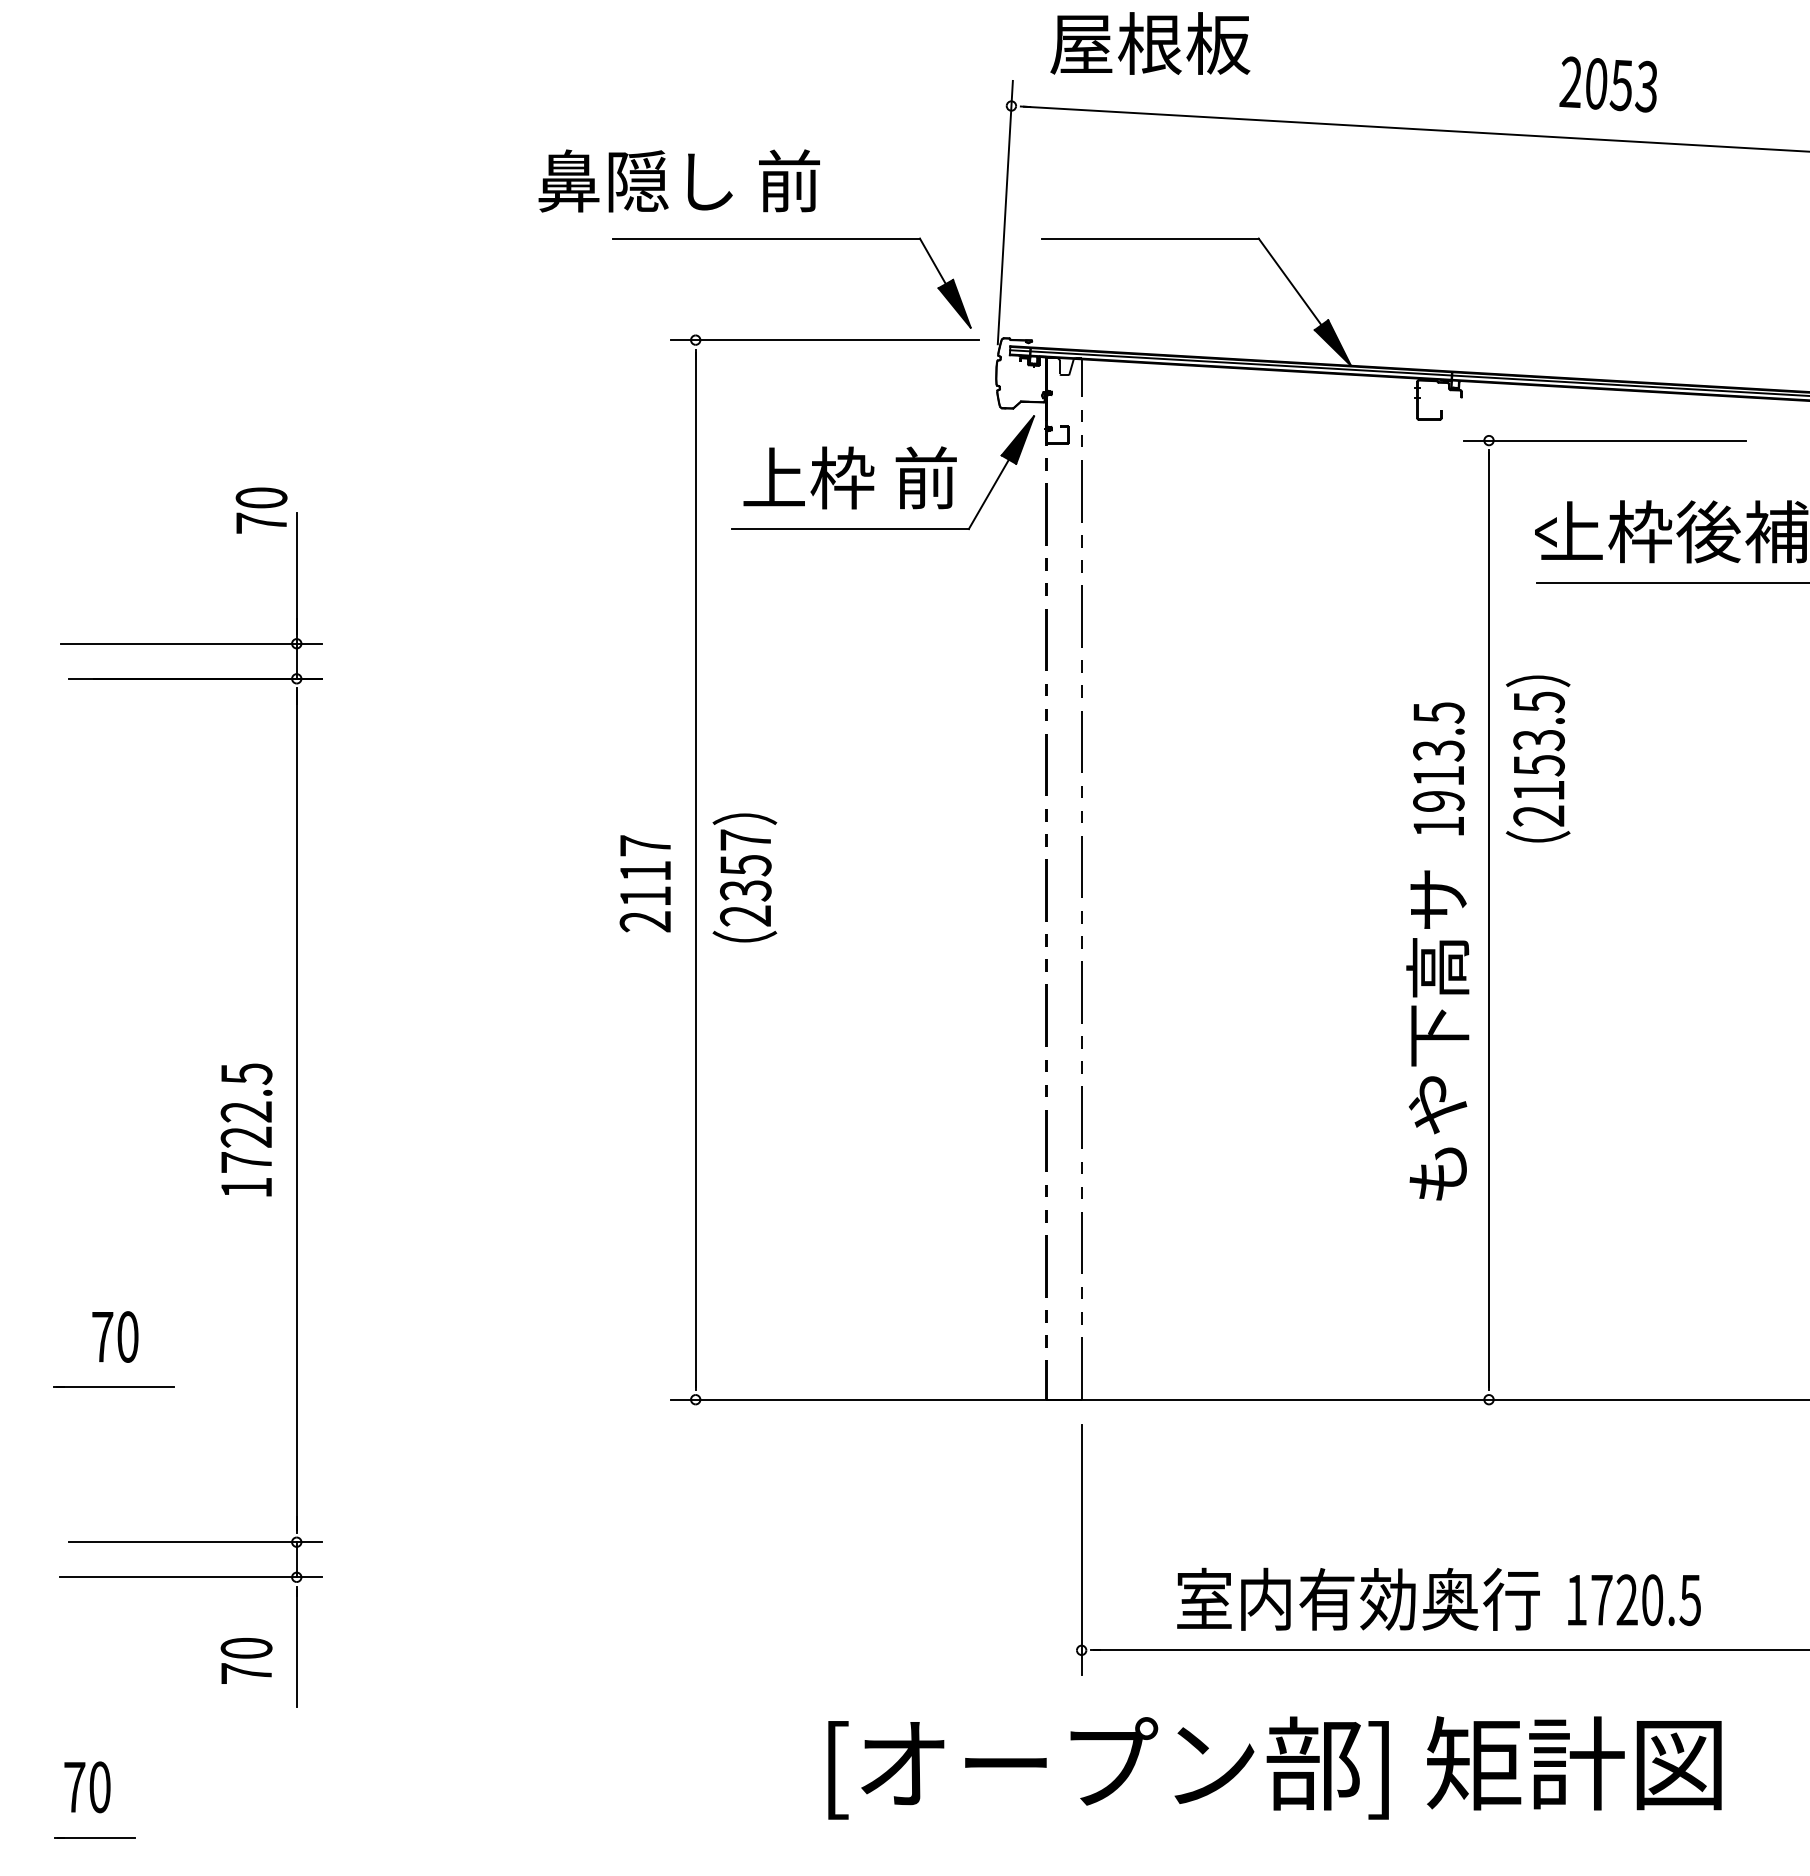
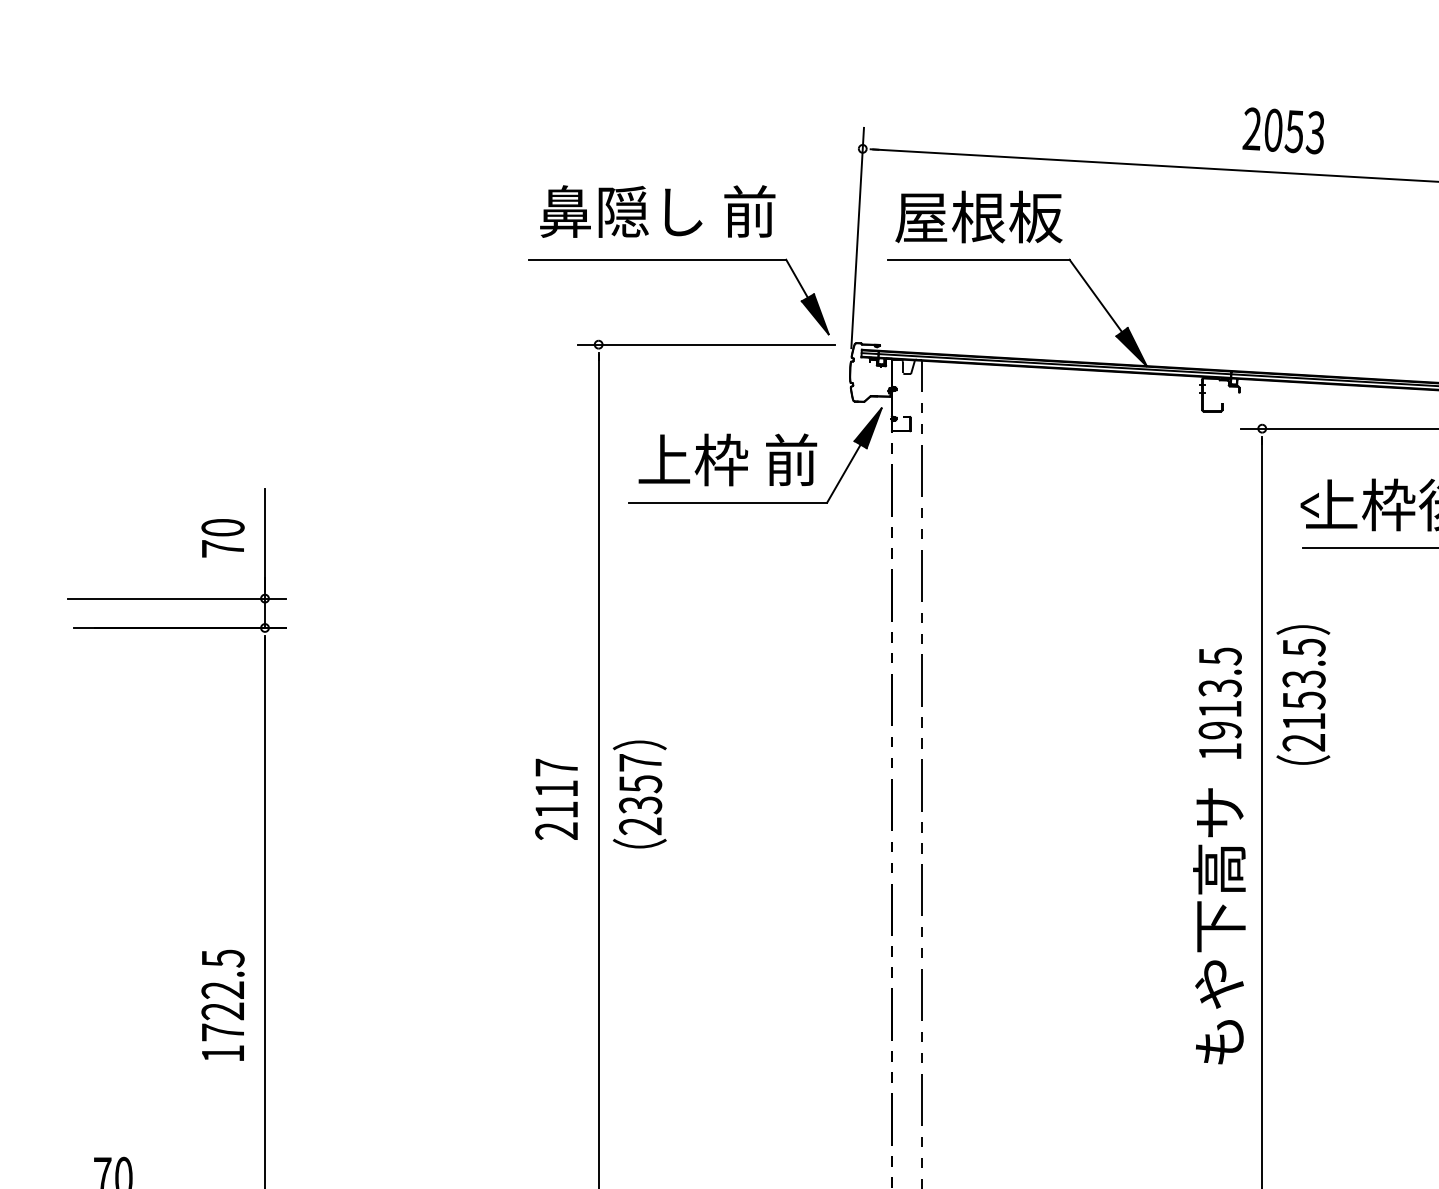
text: (1150, 43) -> (979, 217), moved
text: (1607, 84) -> (1282, 130), moved
text: (678, 180) -> (657, 211), moved
text: (261, 510) -> (222, 538), moved

